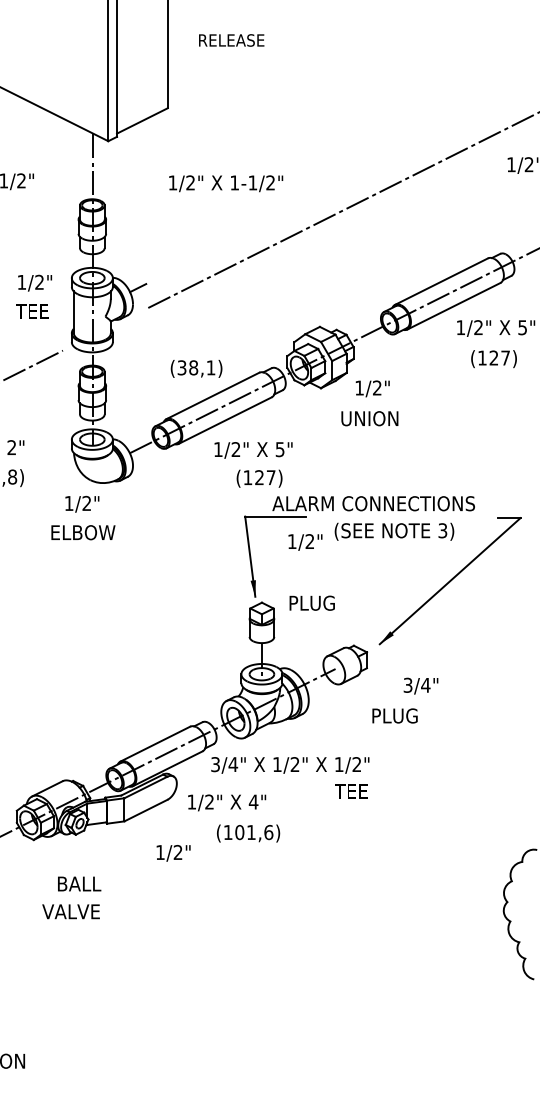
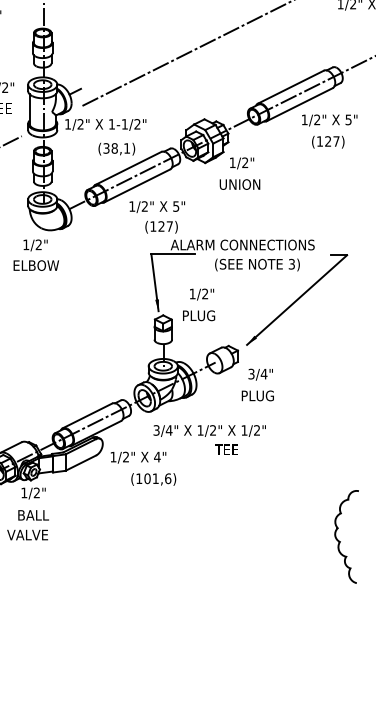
text: (226, 183) -> (106, 124), moved
text: (305, 542) -> (202, 294), moved
text: (420, 685) -> (260, 374), moved
text: (290, 765) -> (209, 431), moved
text: (173, 853) -> (33, 493), moved

